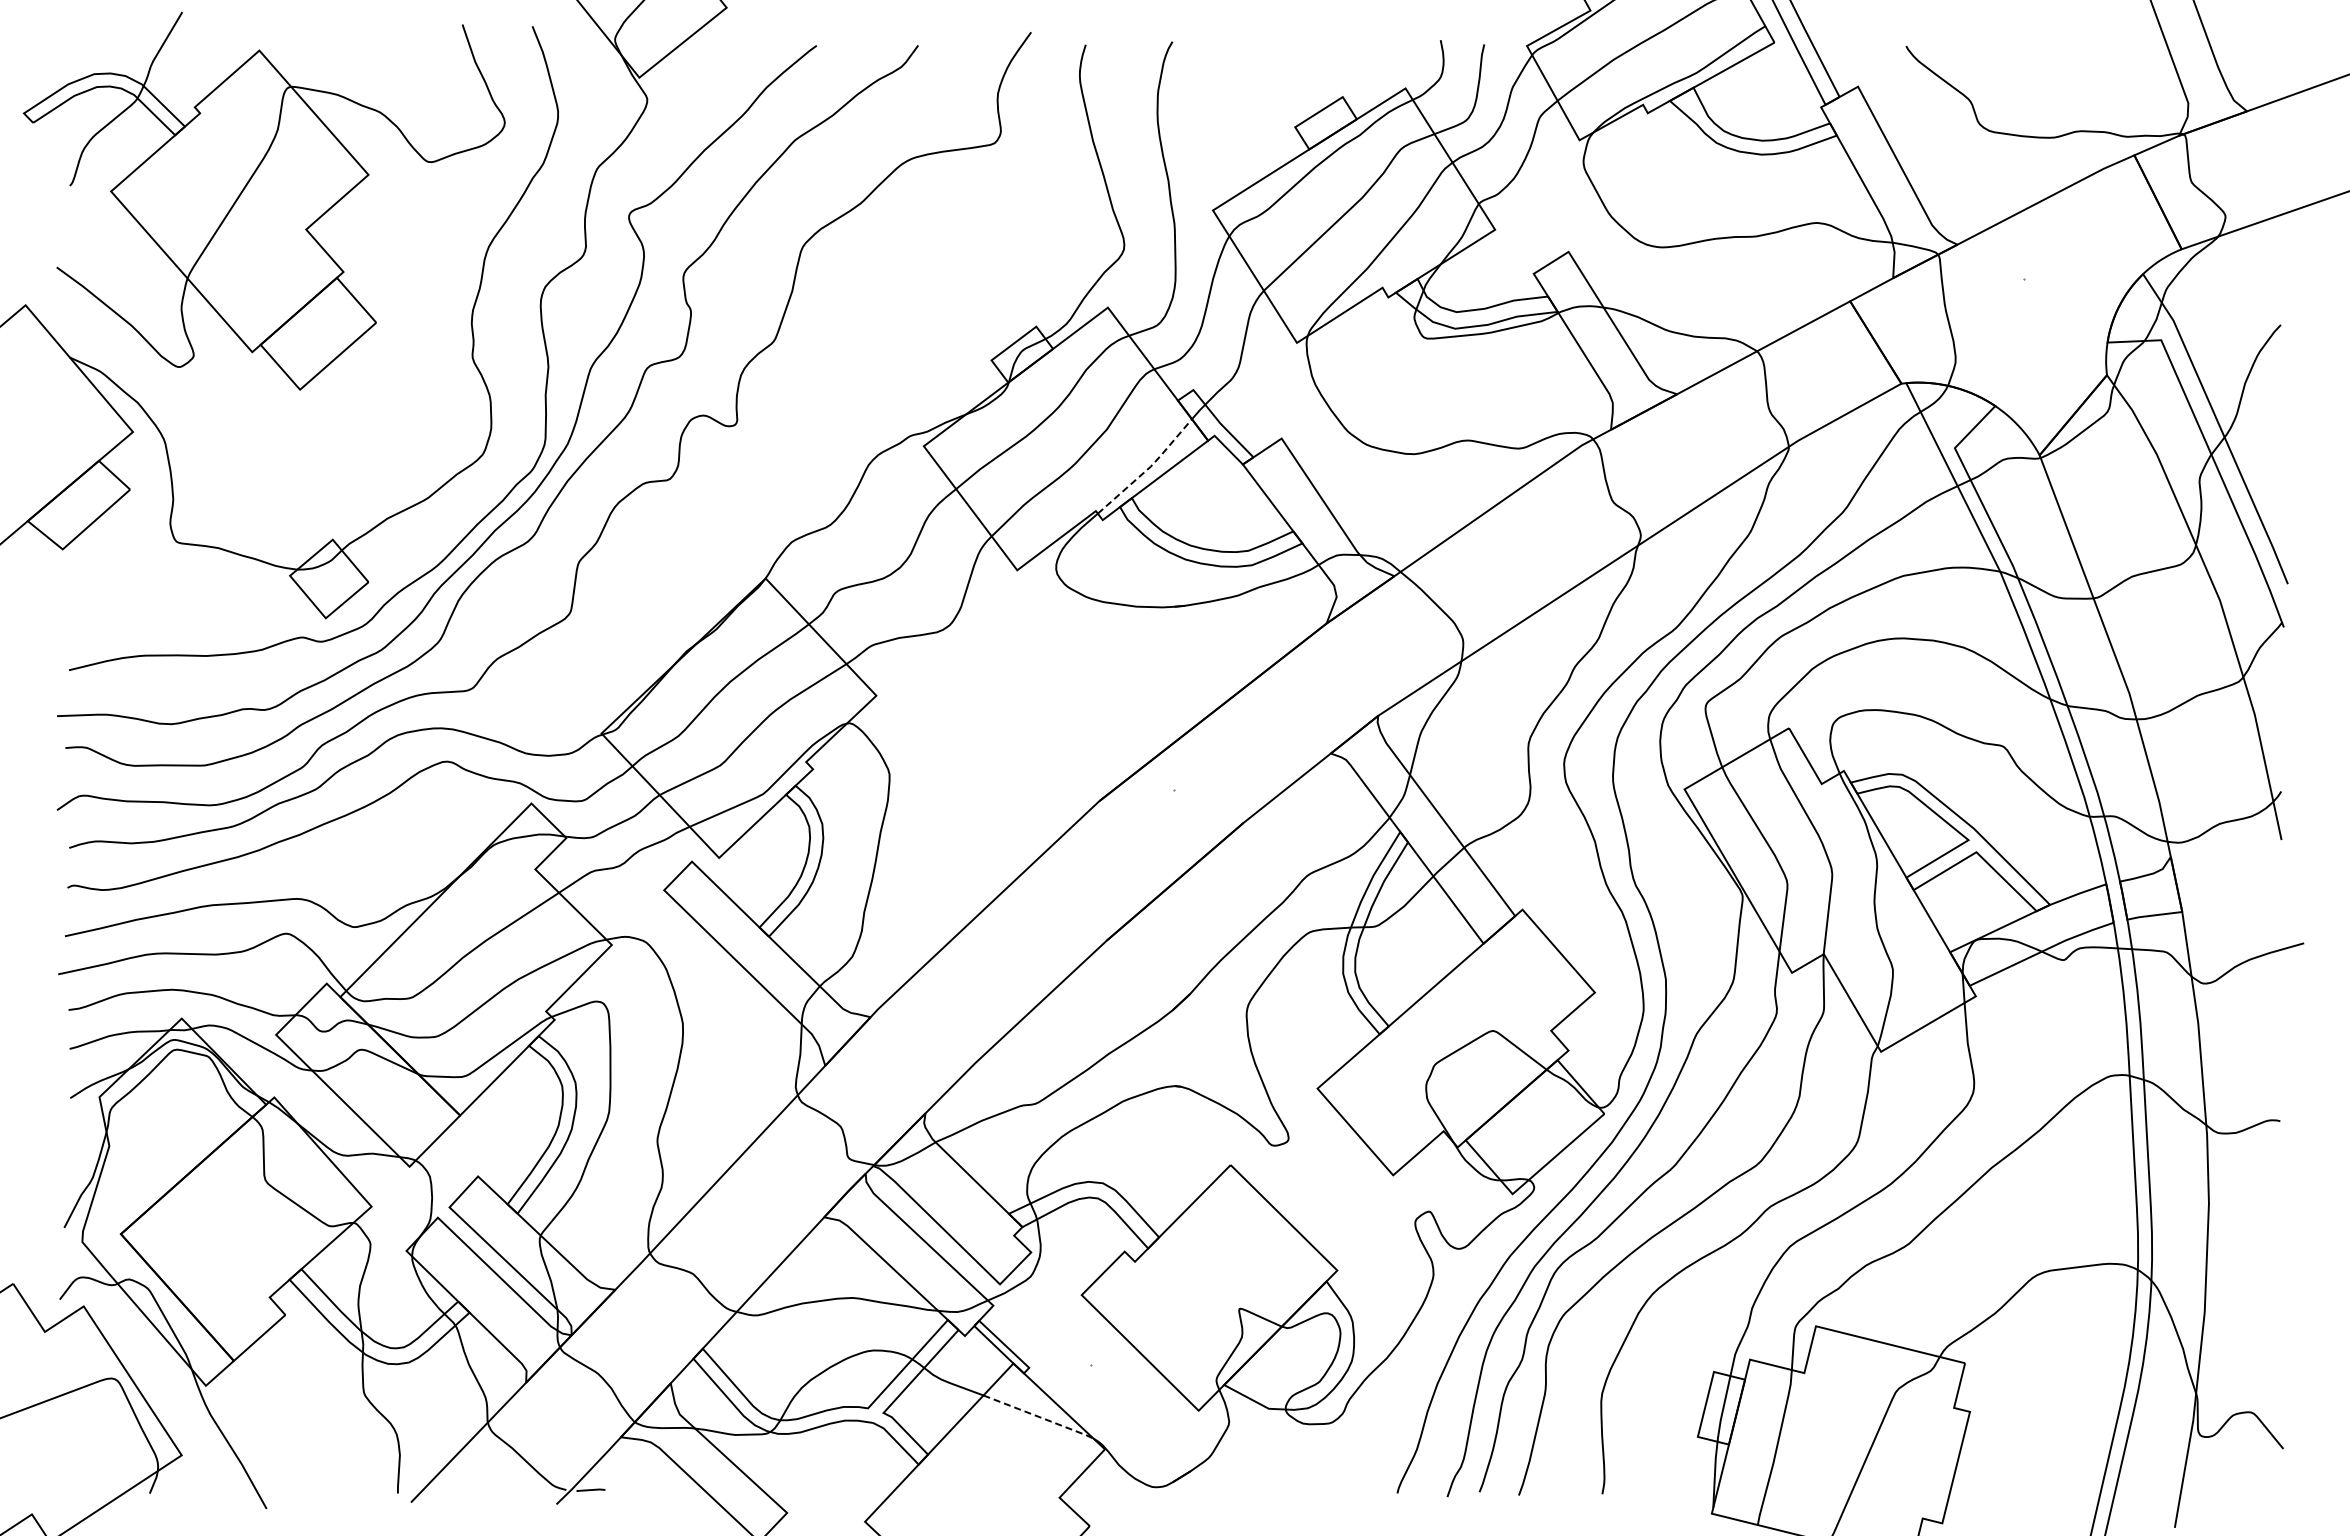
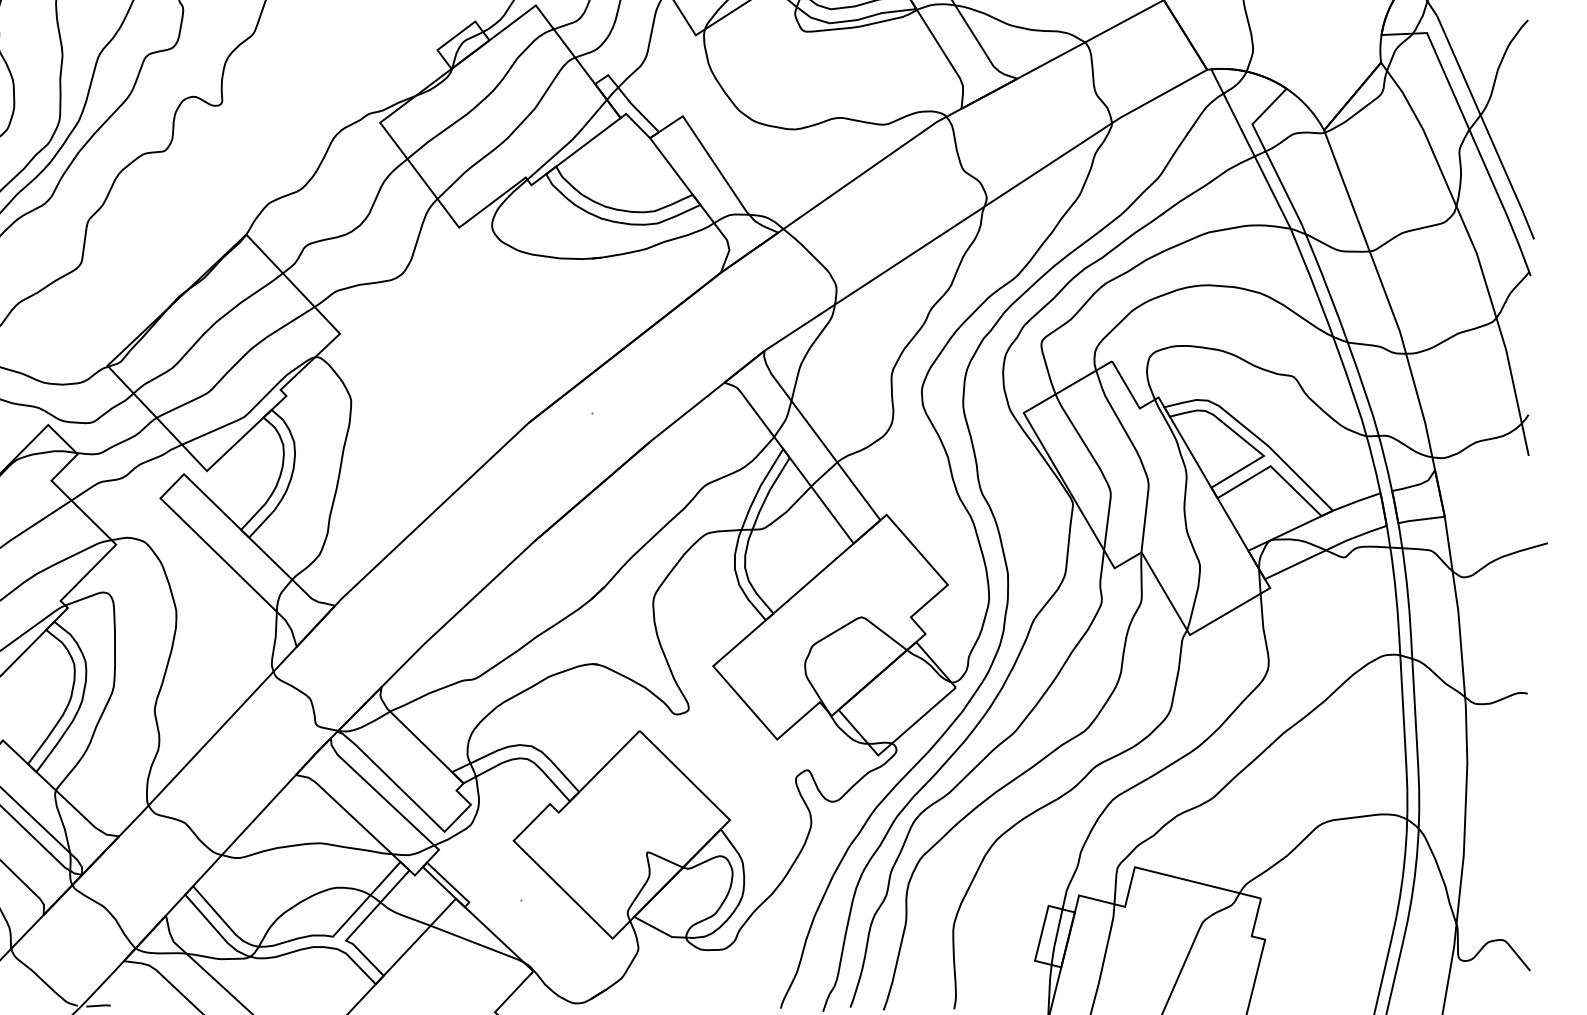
line: (1149, 468) -> (571, 141), dashed -> solid
line: (1039, 1417) -> (478, 944), dashed -> solid

